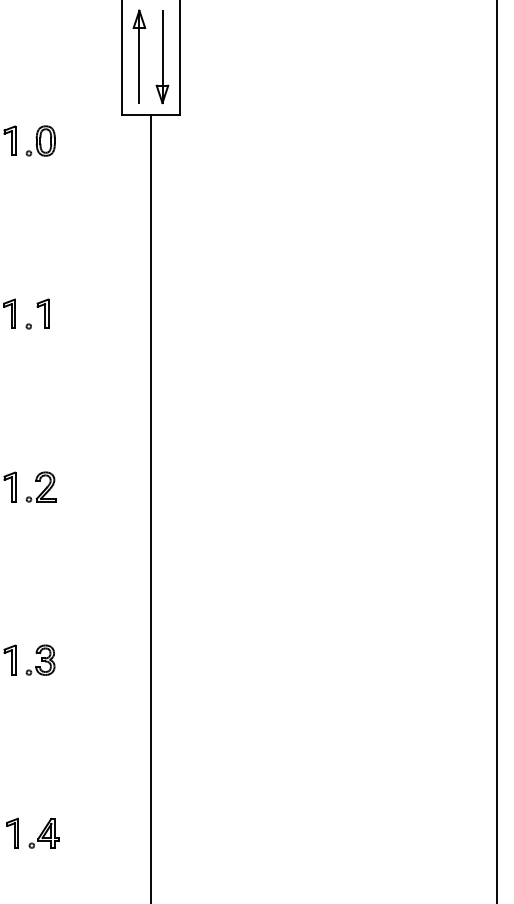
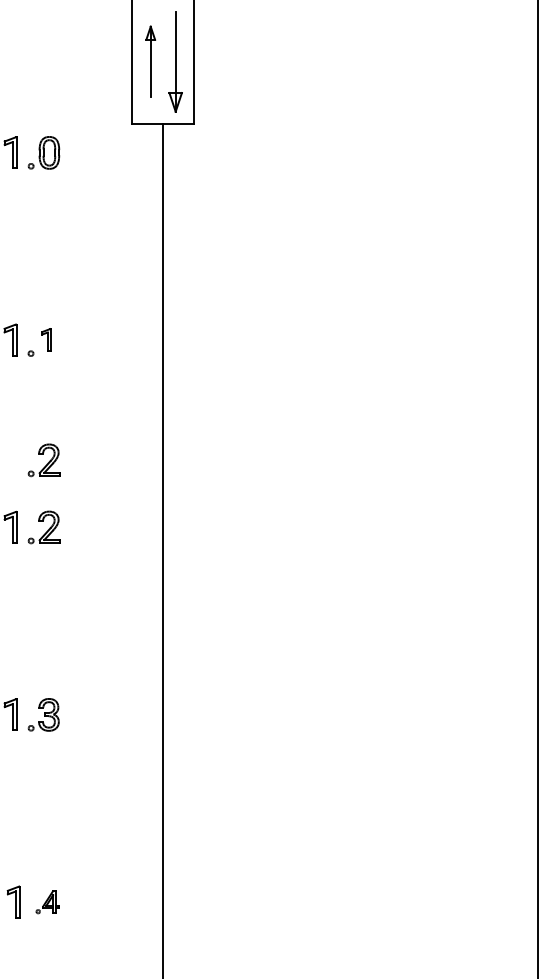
part: (139, 56) -> (150, 61), size x0.7
part: (42, 313) -> (45, 339), size x0.7
part: (40, 424) -> (43, 459), added
part: (43, 833) -> (46, 902), size x0.7

